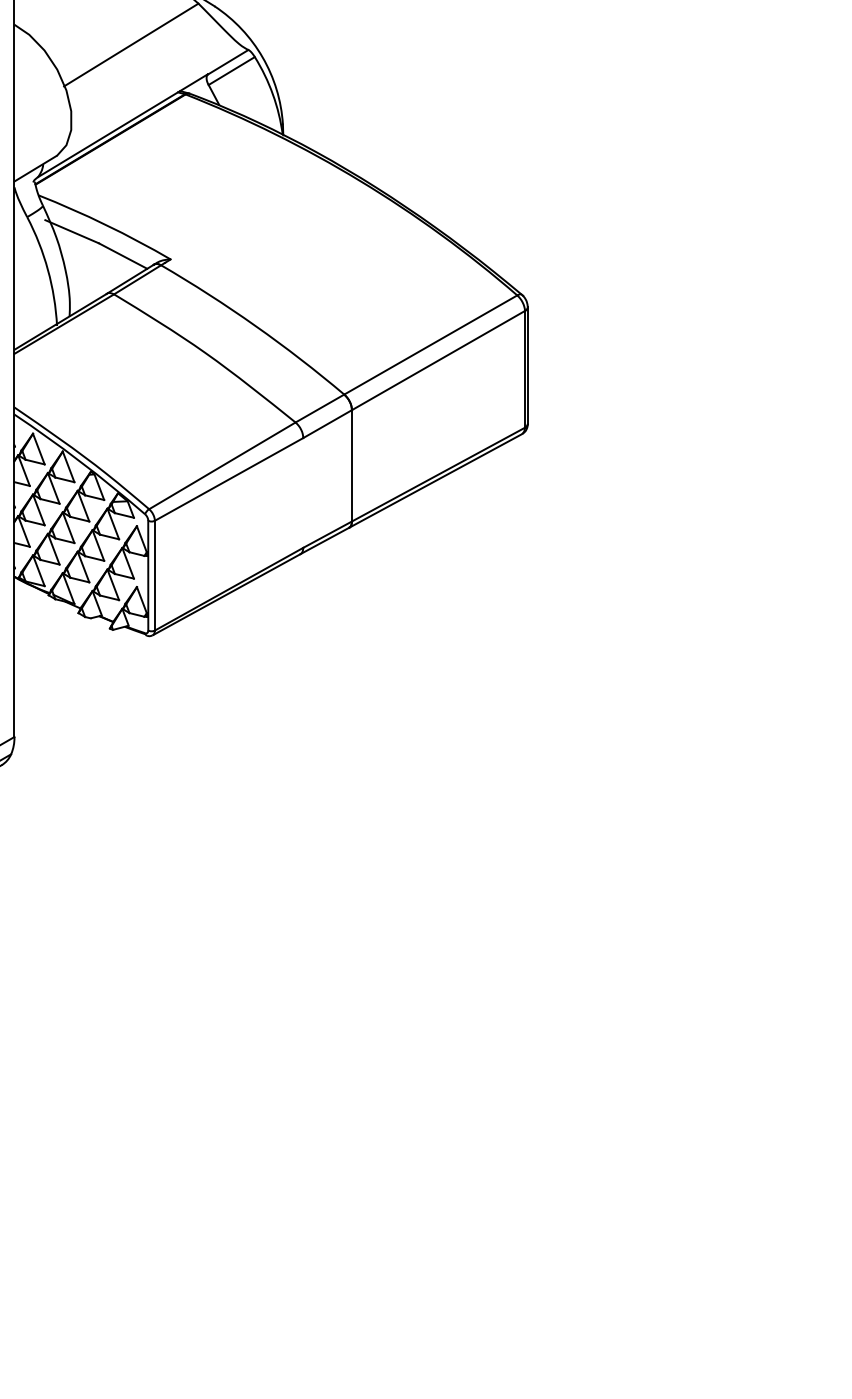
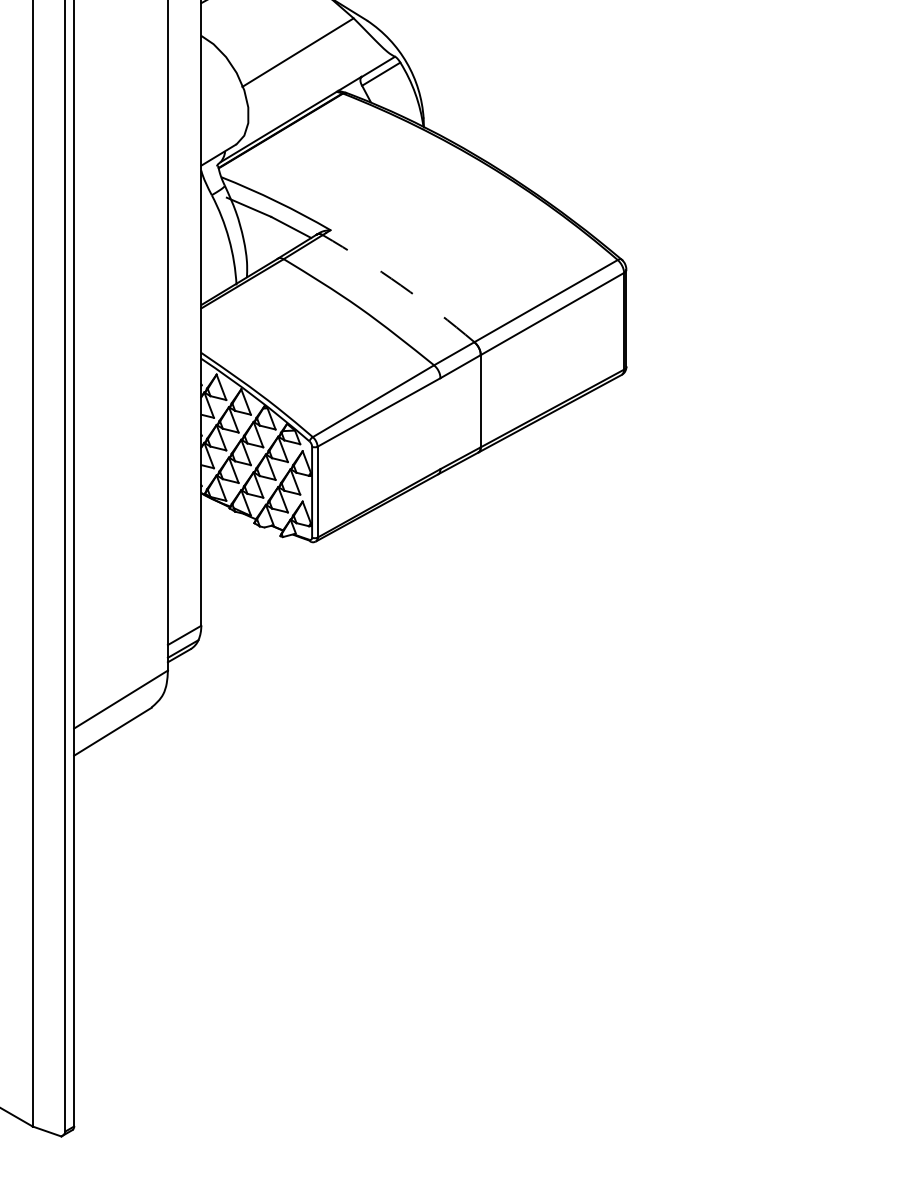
arc: (254, 326) -> (400, 285), solid -> dashed

